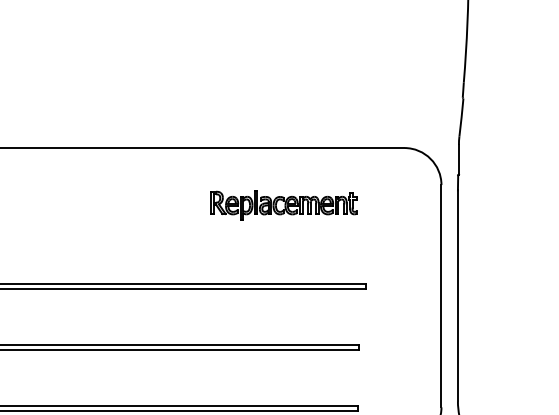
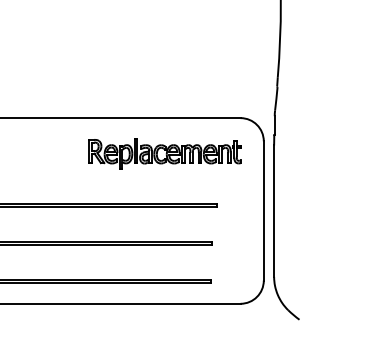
part: (282, 204) -> (164, 153), size x1.67

